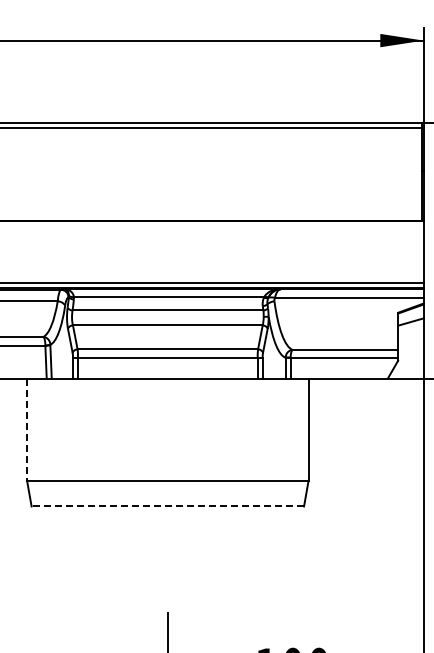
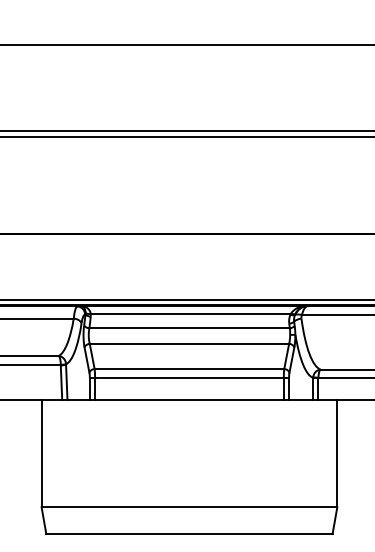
line: (27, 430) -> (42, 454), dashed -> solid
line: (167, 506) -> (189, 534), dashed -> solid

